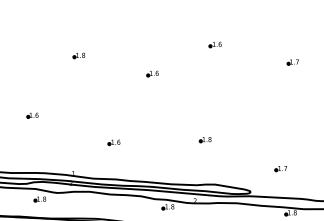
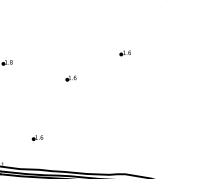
part: (292, 62) -> (192, 68), removed
part: (204, 140) -> (116, 136), removed
part: (280, 169) -> (181, 161), removed

